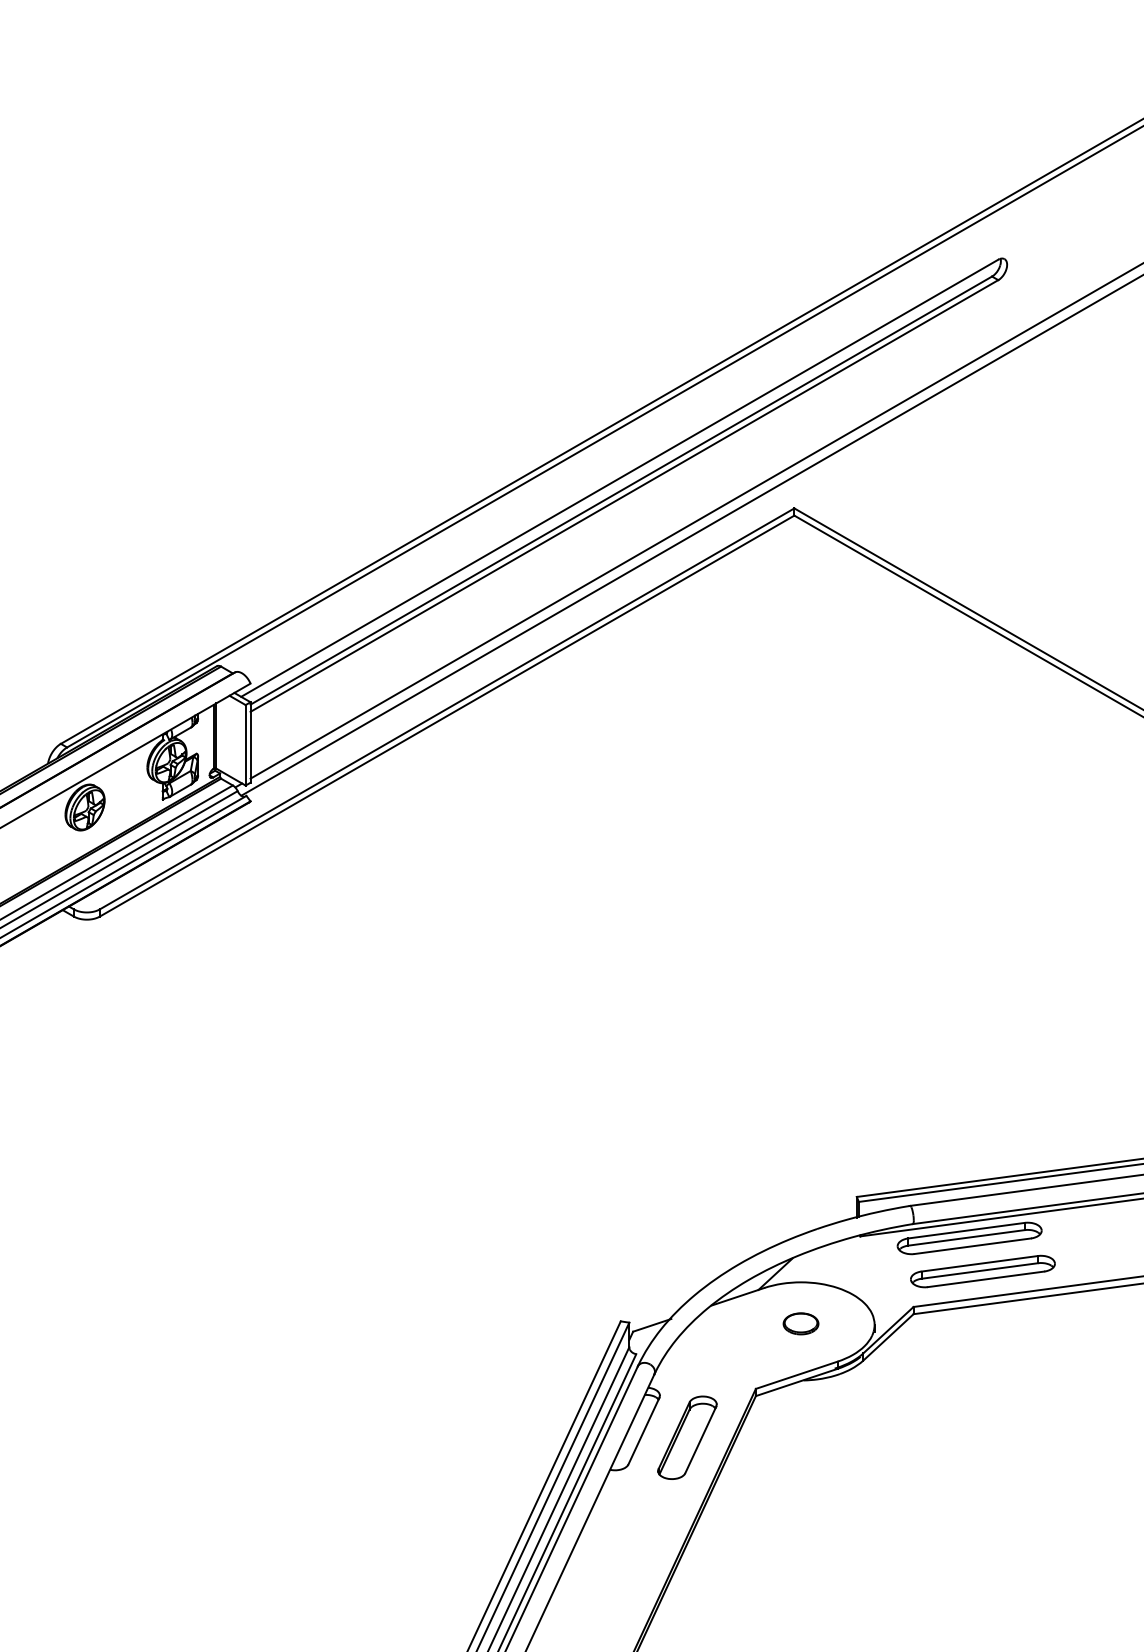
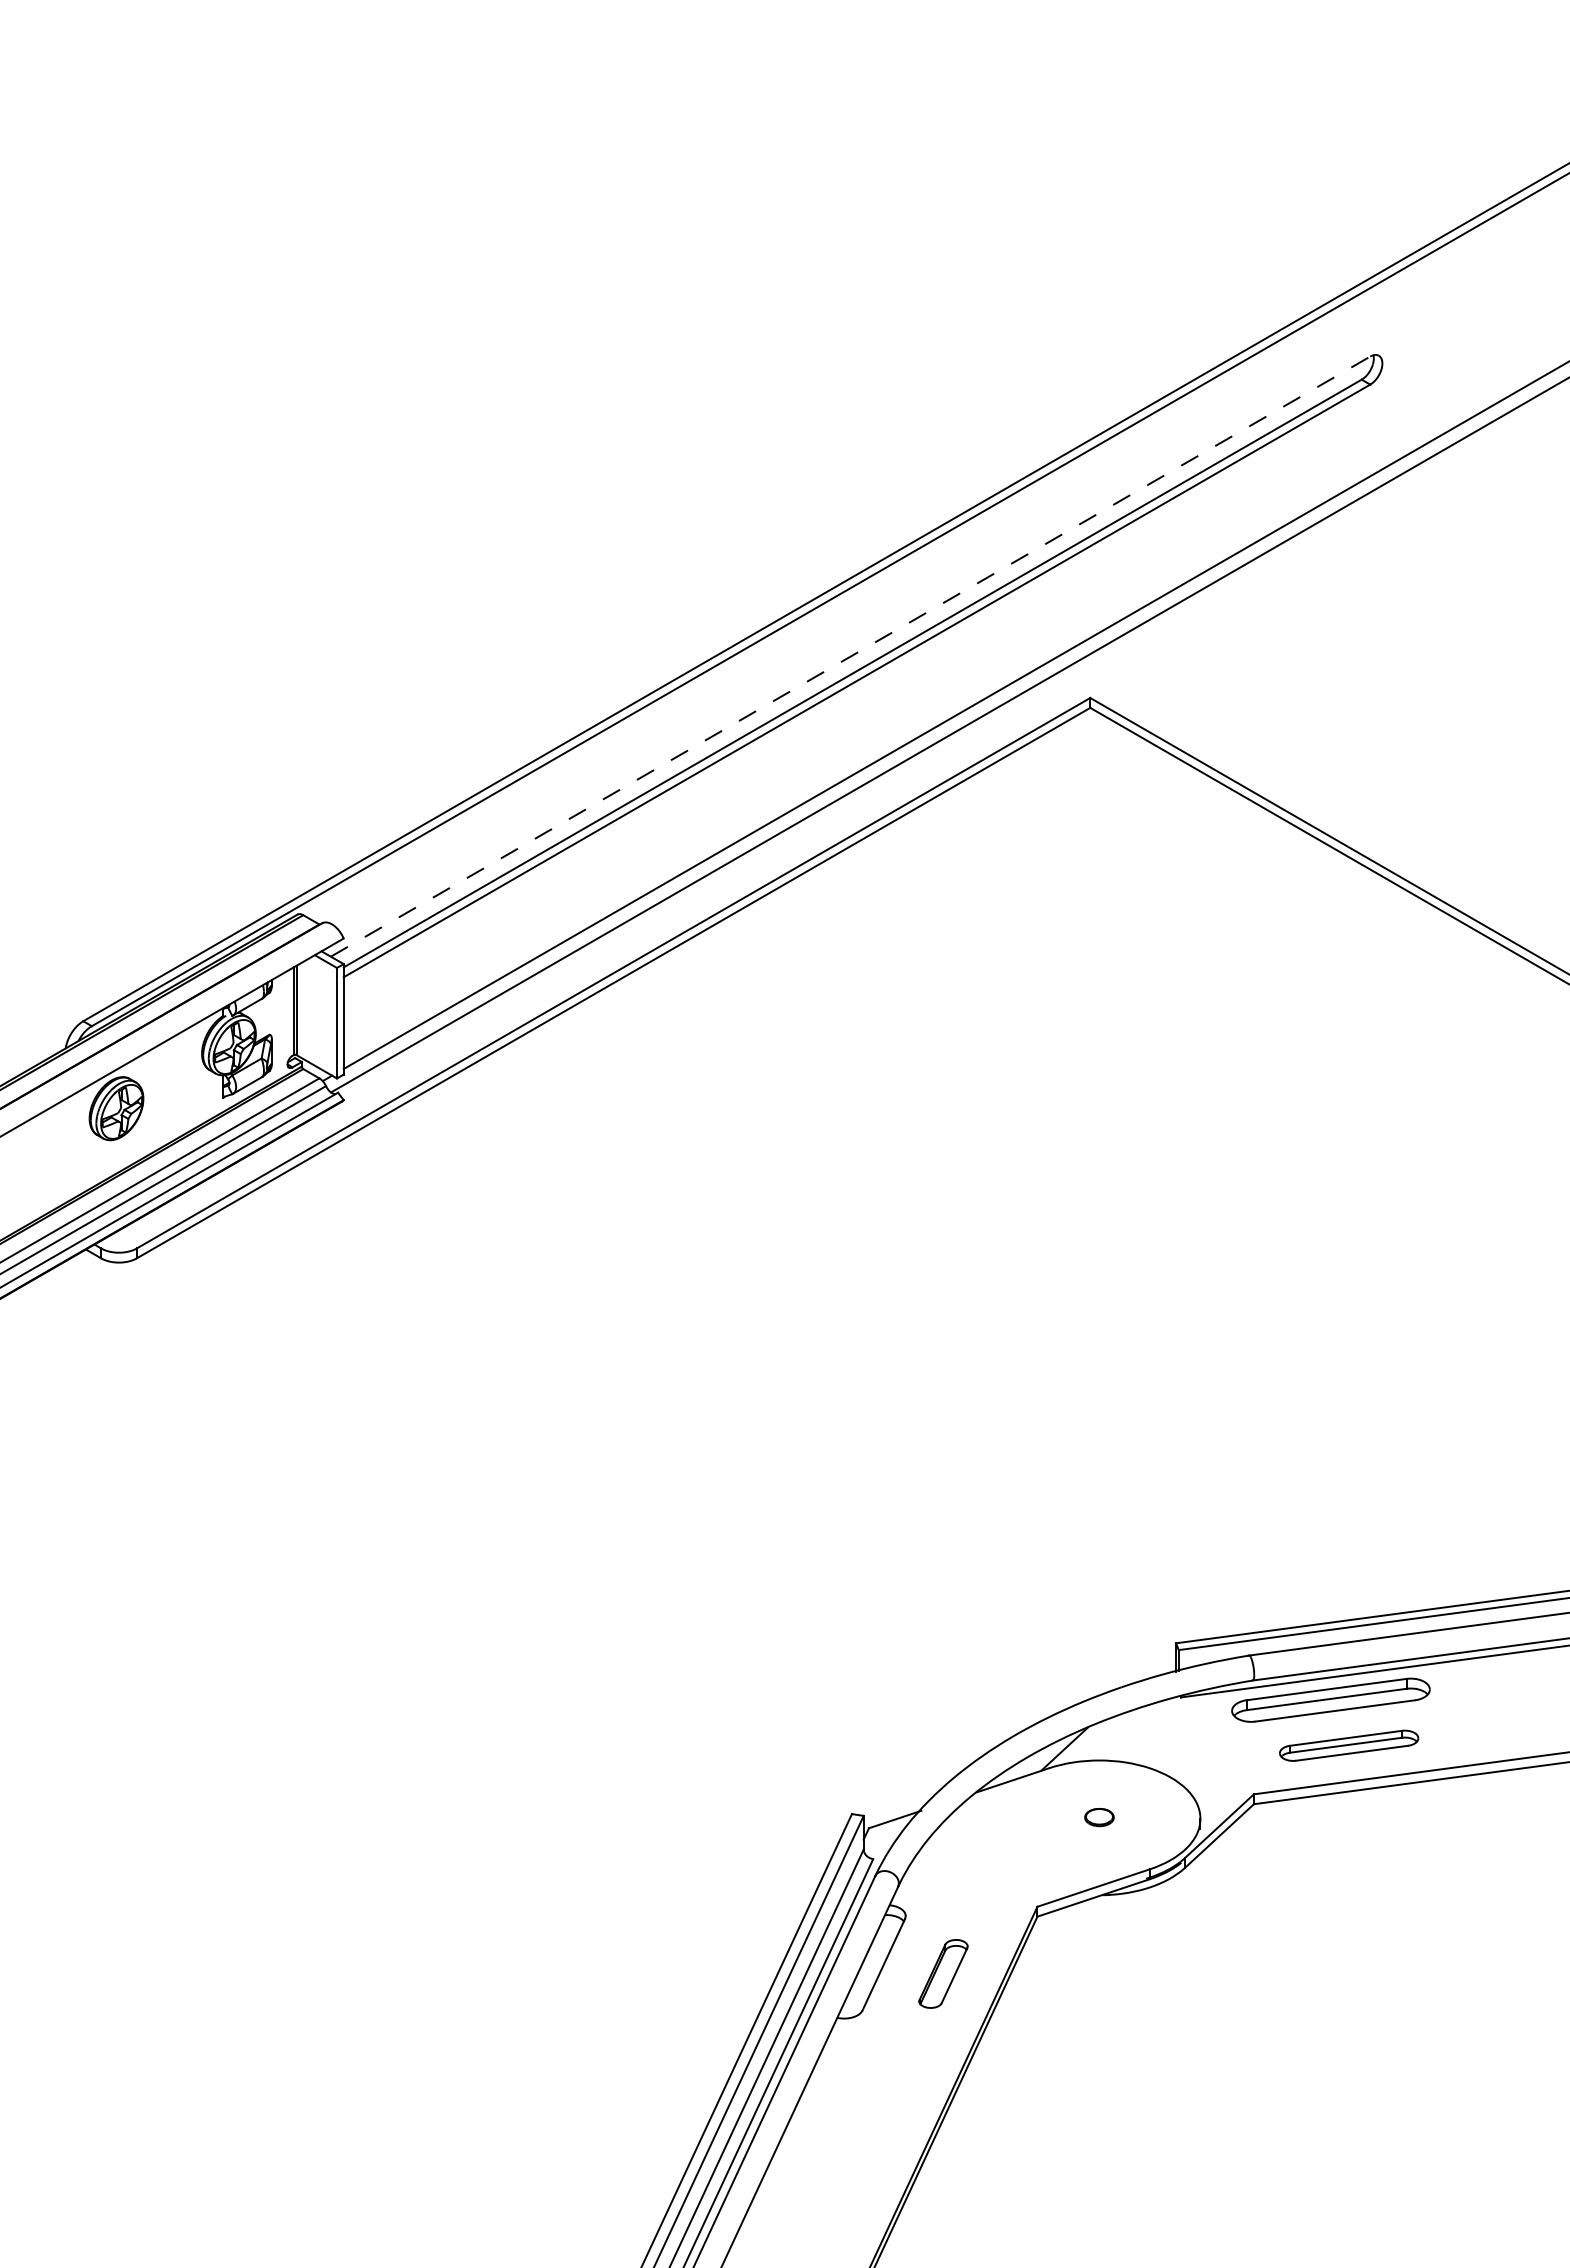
line: (619, 478) -> (850, 656), solid -> dashed
part: (982, 1271) -> (1348, 1745), size x0.7
part: (801, 1323) -> (1099, 1817), size x0.6
part: (687, 1437) -> (943, 1973), size x0.6

